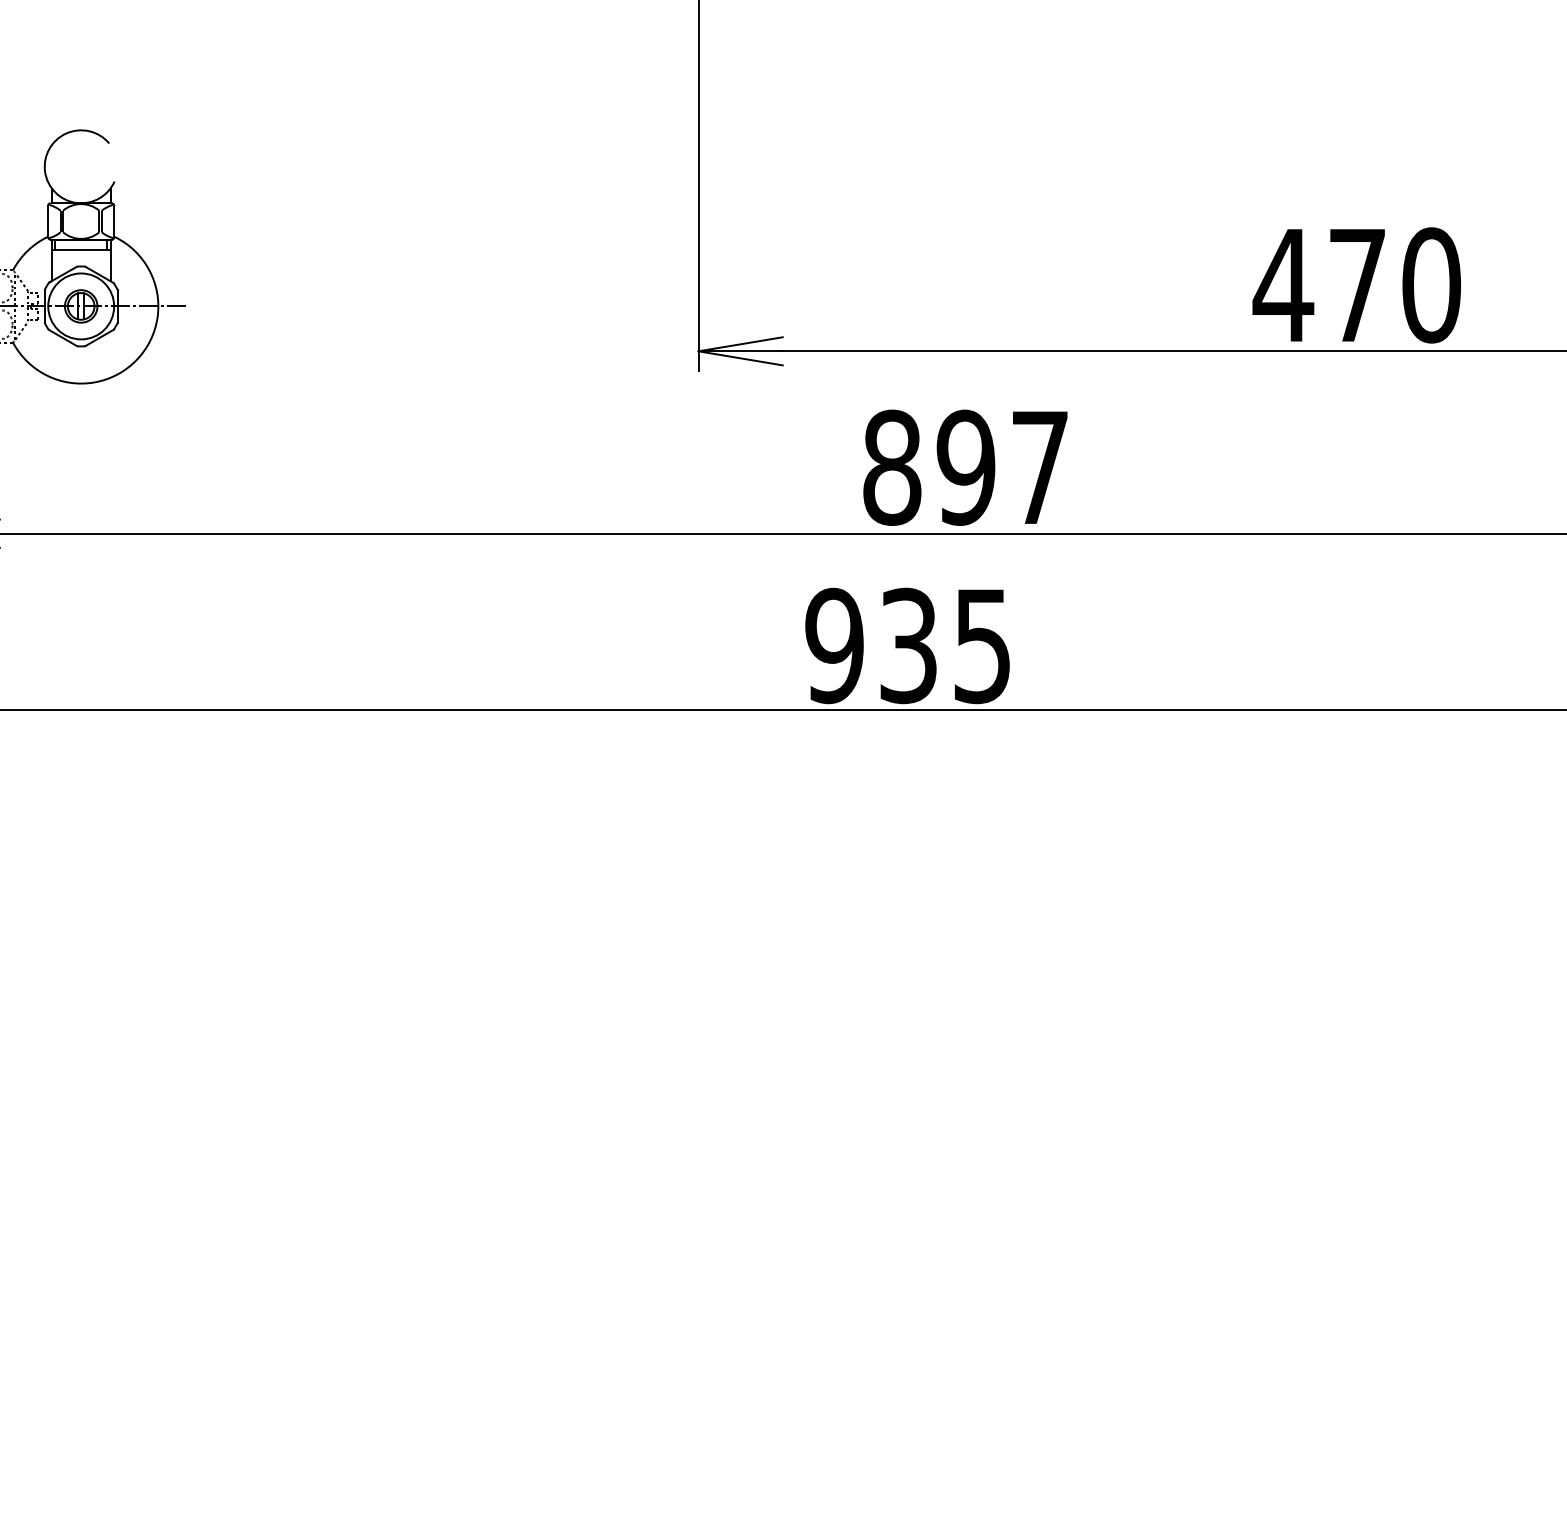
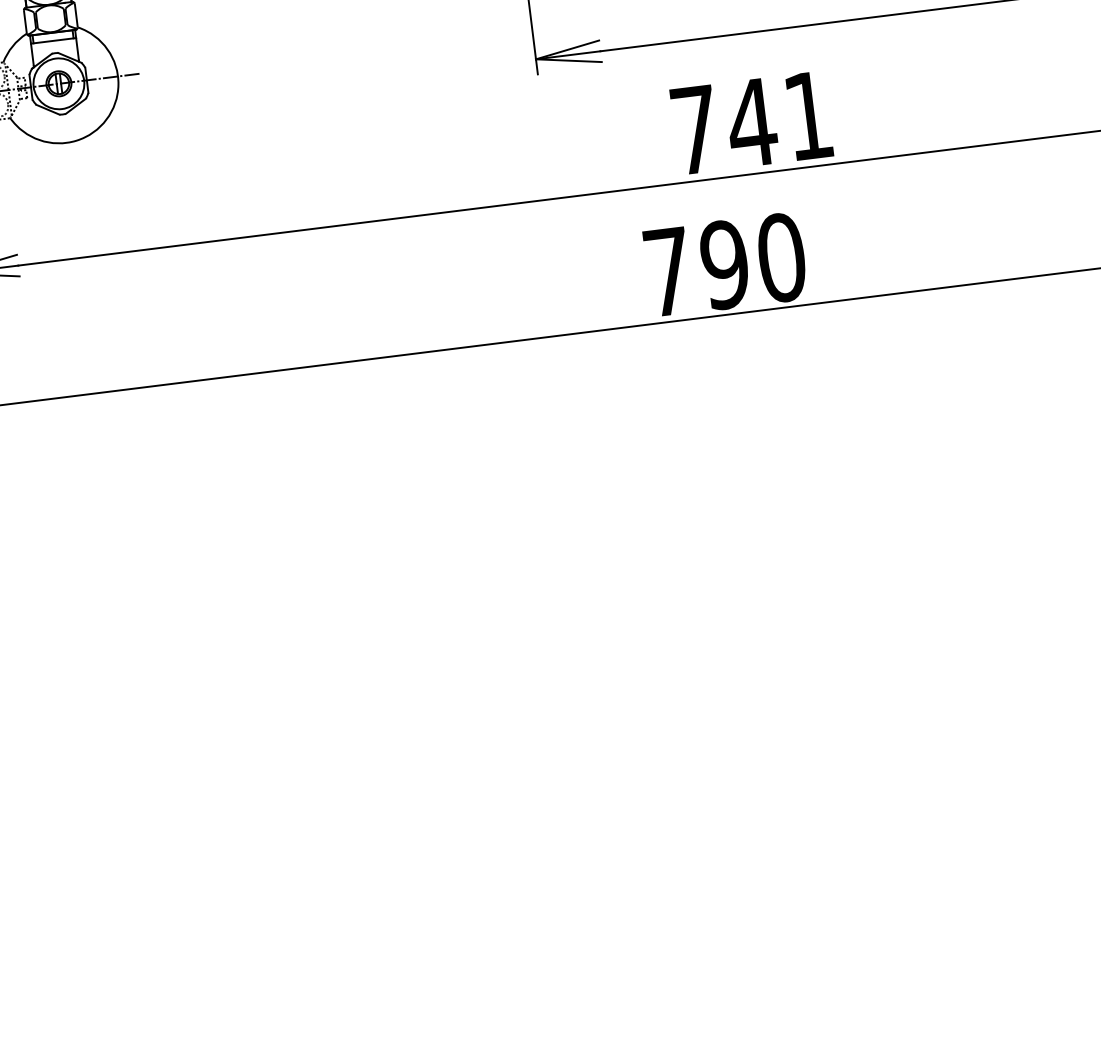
text: (965, 467) -> (751, 122), 897 -> 741
text: (908, 645) -> (724, 264), 935 -> 790

